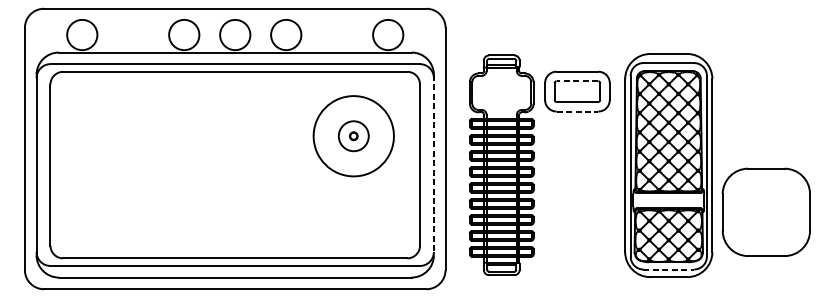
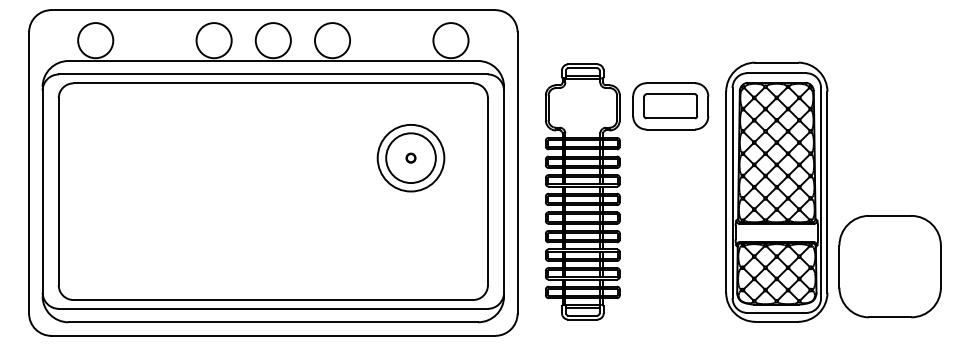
line: (577, 81) -> (670, 94), dashed -> solid
line: (578, 111) -> (671, 129), dashed -> solid
circle: (353, 135) -> (410, 157), size x0.71
circle: (353, 136) -> (410, 158), size x1.43
line: (434, 164) -> (504, 191), dashed -> solid
part: (765, 212) -> (889, 266), moved
line: (669, 269) -> (777, 312), dashed -> solid

